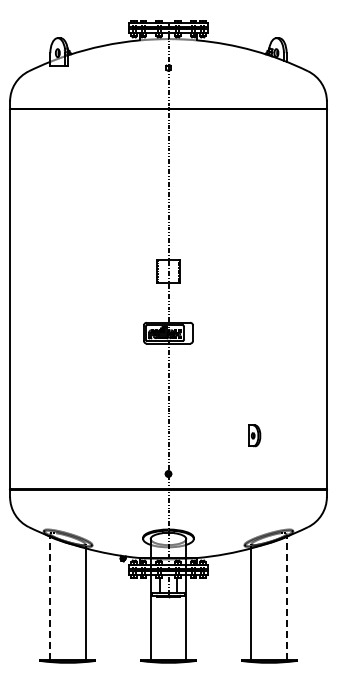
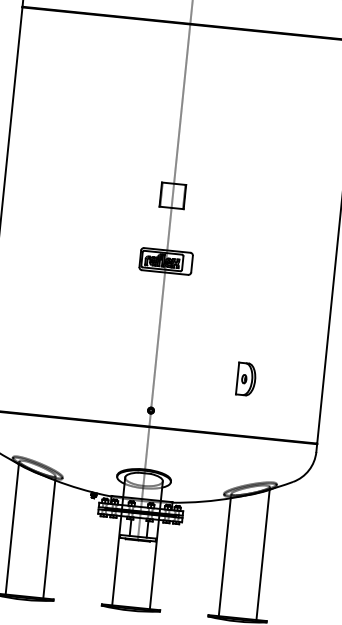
part: (254, 435) -> (246, 379), size x1.43
line: (50, 597) -> (12, 528), dashed -> solid
line: (286, 597) -> (262, 554), dashed -> solid

